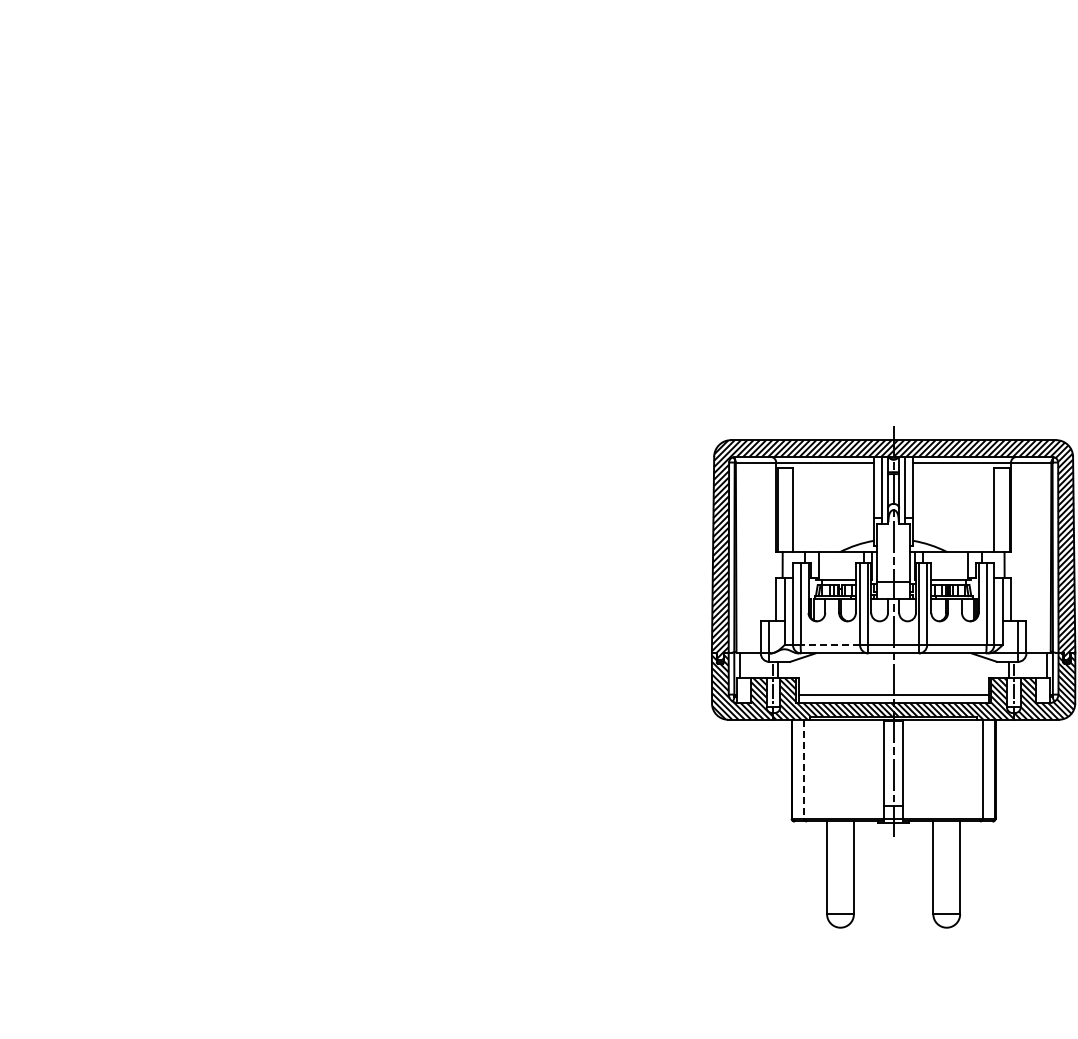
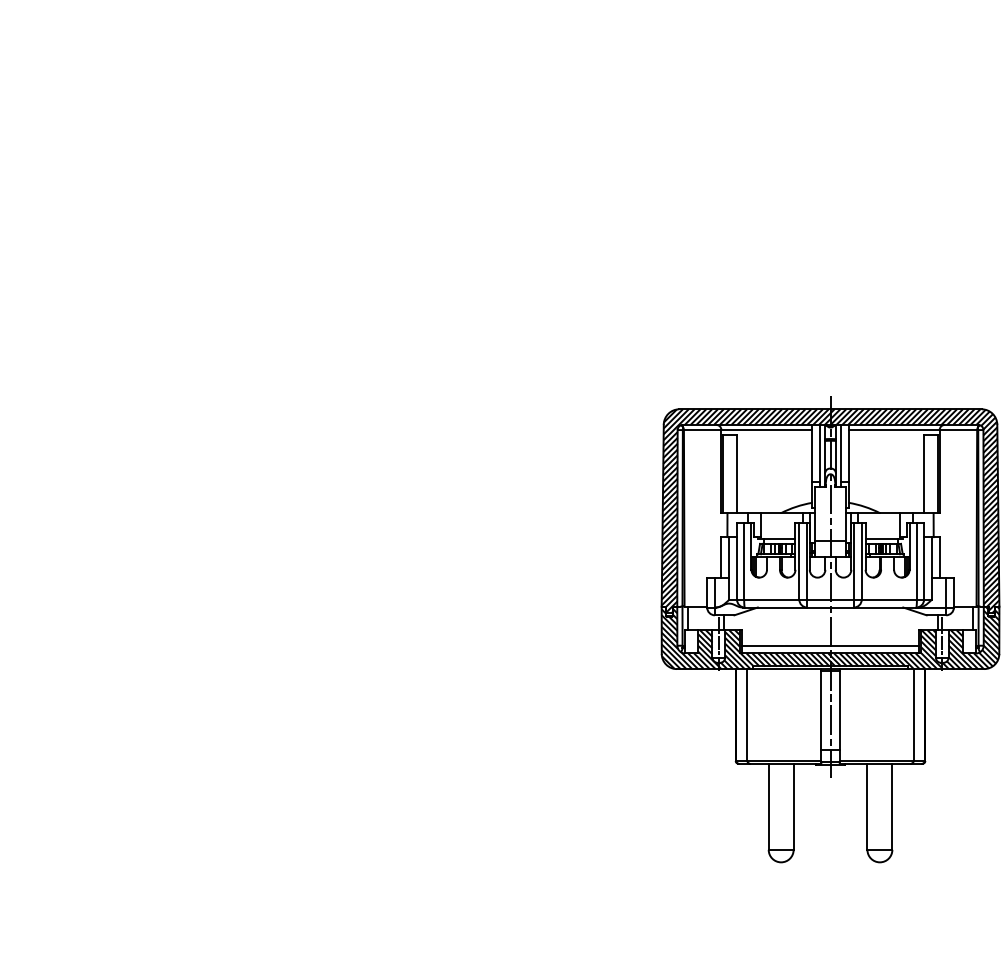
line: (830, 645) -> (771, 600), dashed -> solid
line: (804, 769) -> (747, 715), dashed -> solid

